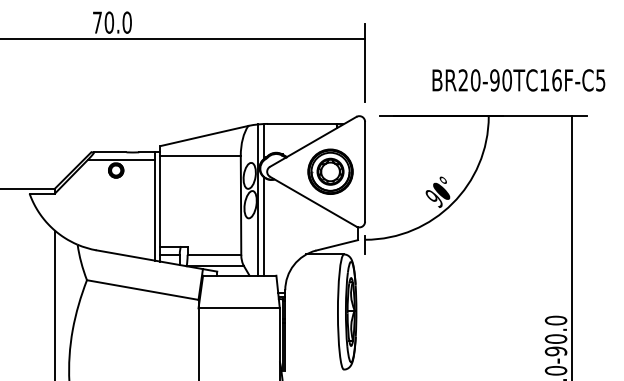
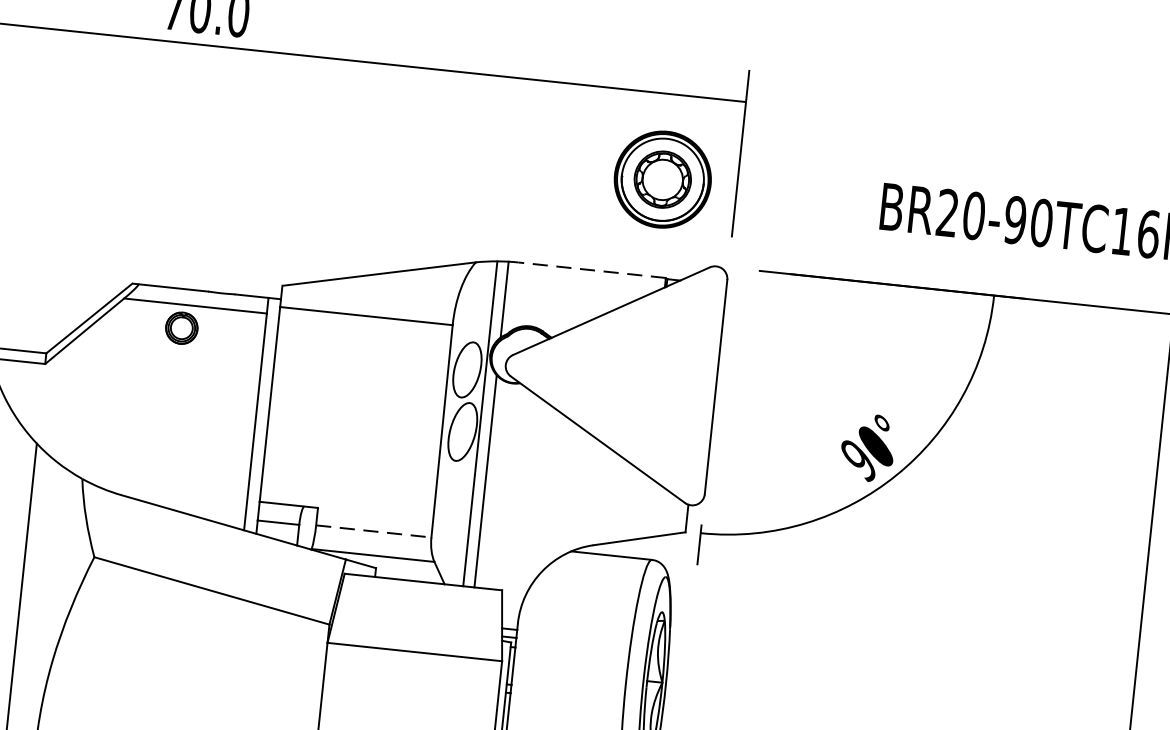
line: (301, 123) -> (590, 269), solid -> dashed
part: (330, 171) -> (662, 179), moved
line: (214, 254) -> (373, 530), solid -> dashed

